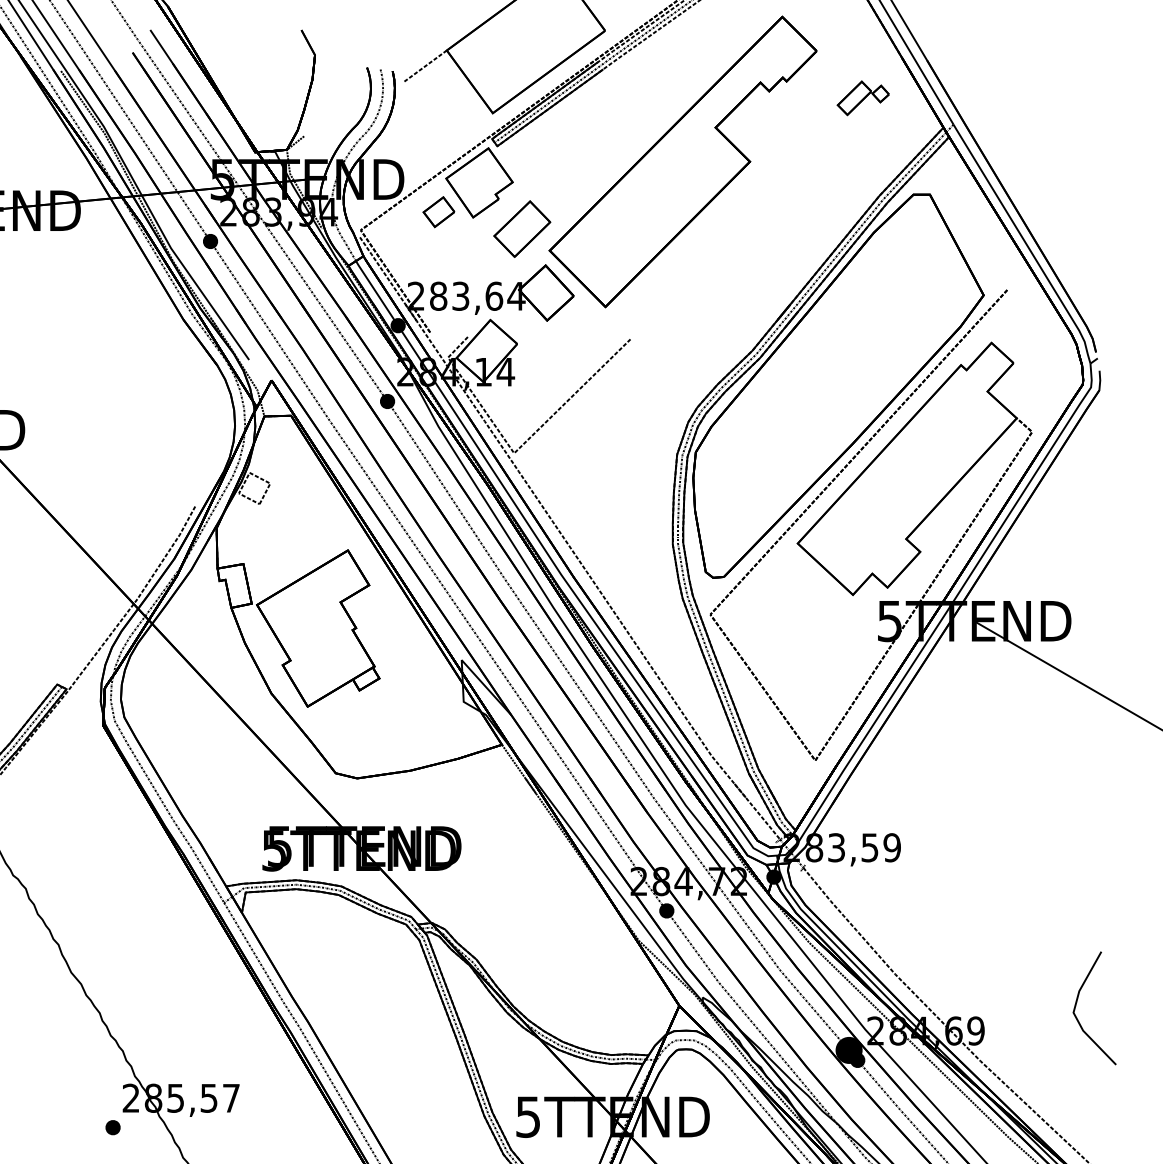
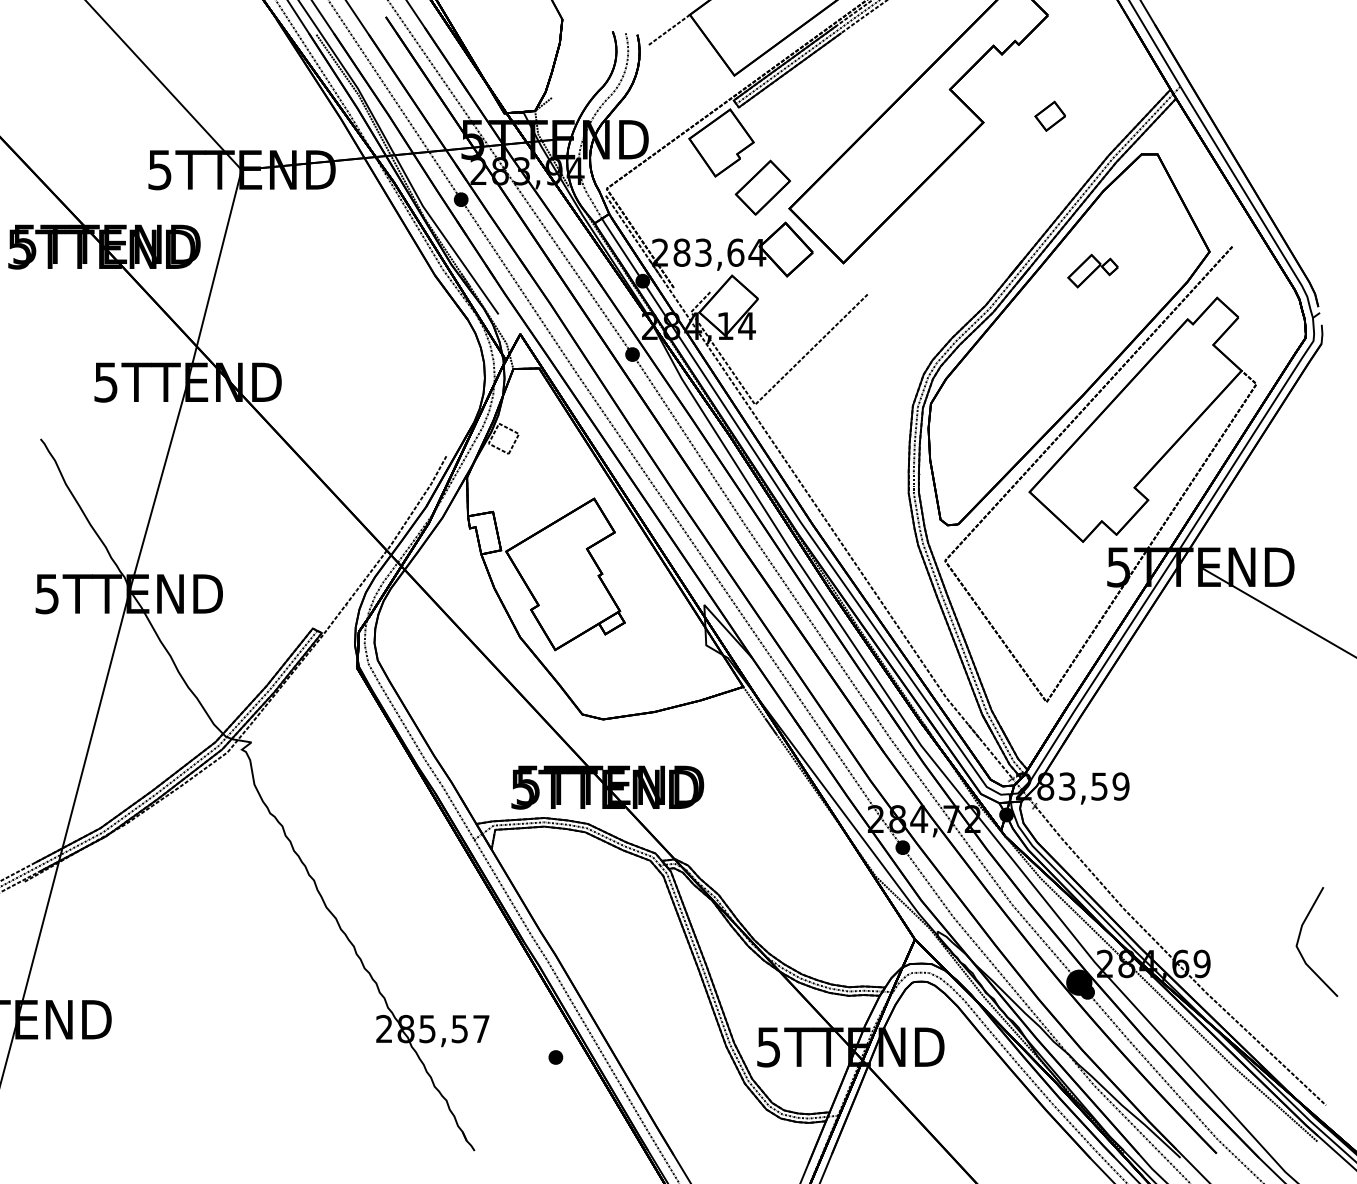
part: (862, 97) -> (1092, 270), moved
part: (438, 211) -> (1049, 115), moved
part: (112, 1127) -> (555, 1057), moved

